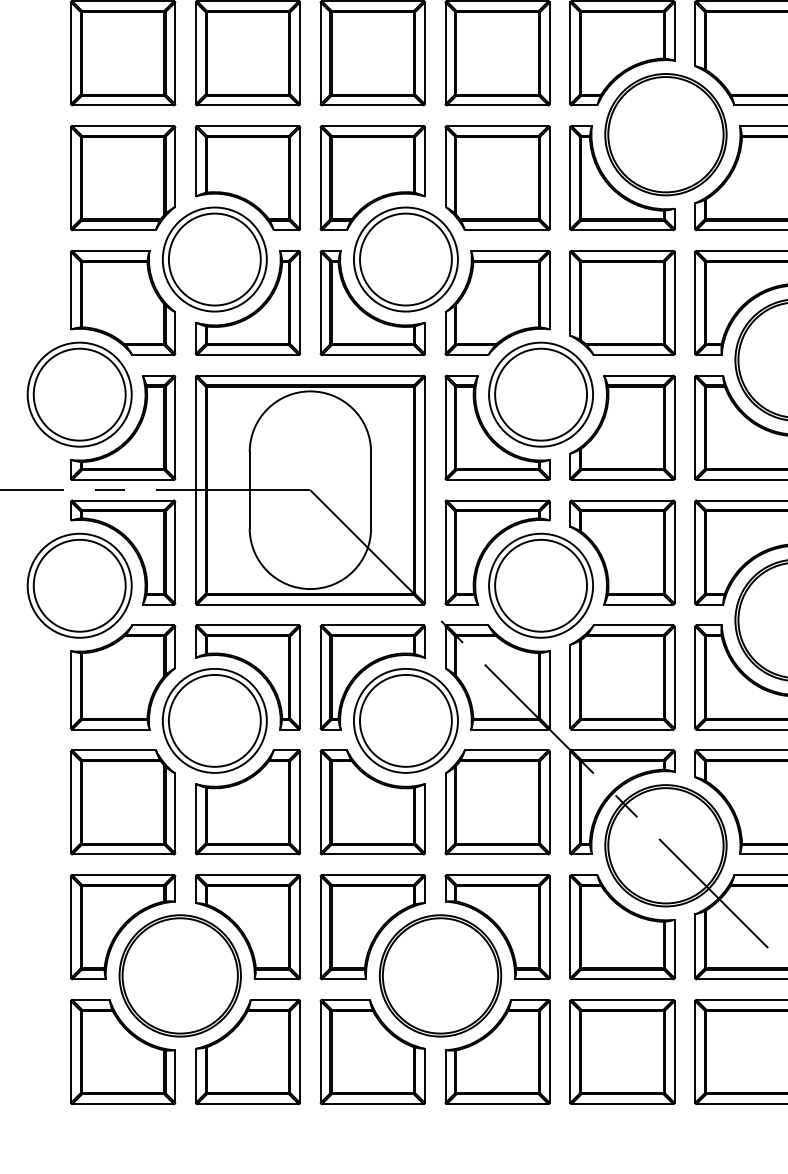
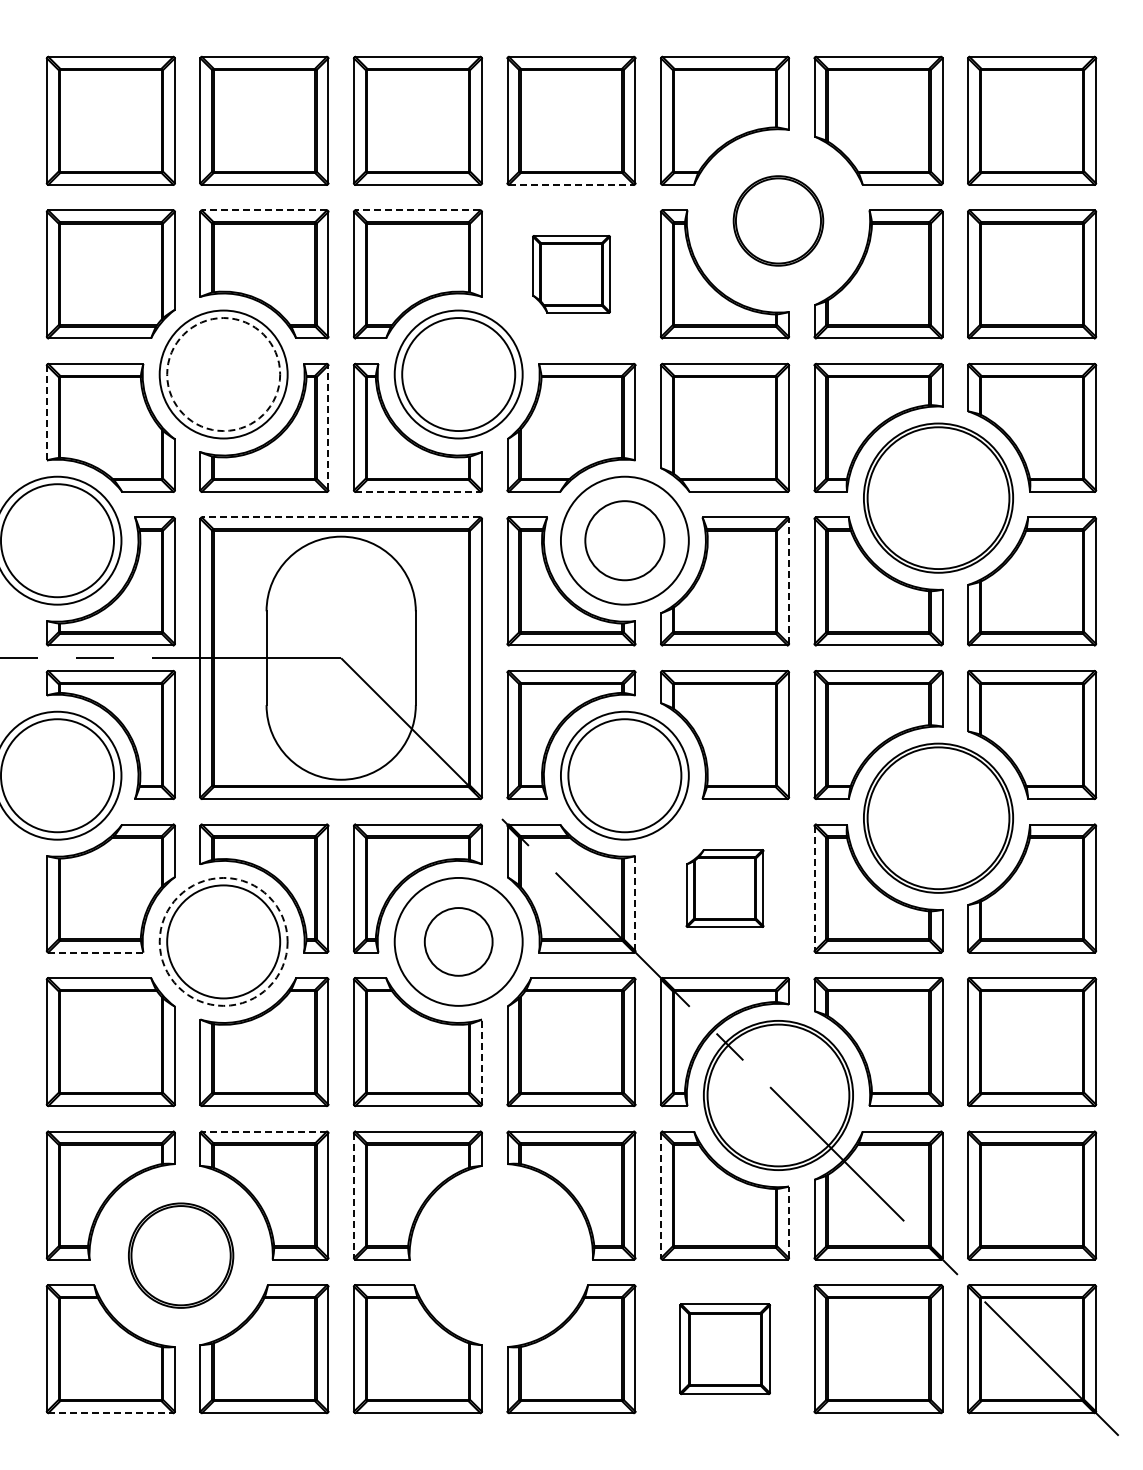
line: (497, 105) -> (571, 184), solid -> dashed
line: (247, 126) -> (263, 210), solid -> dashed
line: (372, 126) -> (417, 210), solid -> dashed
part: (665, 134) -> (778, 220), size x0.6
part: (497, 178) -> (571, 274), size x0.6
circle: (214, 259) -> (223, 374), solid -> dashed
line: (70, 291) -> (46, 413), solid -> dashed
line: (300, 302) -> (328, 427), solid -> dashed
line: (373, 354) -> (418, 491), solid -> dashed
line: (309, 375) -> (340, 517), solid -> dashed
circle: (540, 394) -> (624, 540), size x0.7
line: (674, 427) -> (789, 580), solid -> dashed
part: (622, 677) -> (724, 888), size x0.6
line: (695, 678) -> (814, 889), solid -> dashed
line: (549, 689) -> (635, 903), solid -> dashed
circle: (214, 720) -> (223, 941), solid -> dashed
circle: (405, 720) -> (458, 941), size x0.6
line: (111, 729) -> (96, 952), solid -> dashed
line: (424, 818) -> (481, 1062), solid -> dashed
line: (247, 875) -> (263, 1131), solid -> dashed
line: (320, 927) -> (353, 1196), solid -> dashed
line: (570, 927) -> (661, 1196), solid -> dashed
line: (674, 949) -> (789, 1222), solid -> dashed
part: (179, 975) -> (180, 1255), size x0.7
part: (439, 975) -> (500, 1255), removed
part: (622, 1052) -> (725, 1349), size x0.7
line: (123, 1104) -> (111, 1413), solid -> dashed

